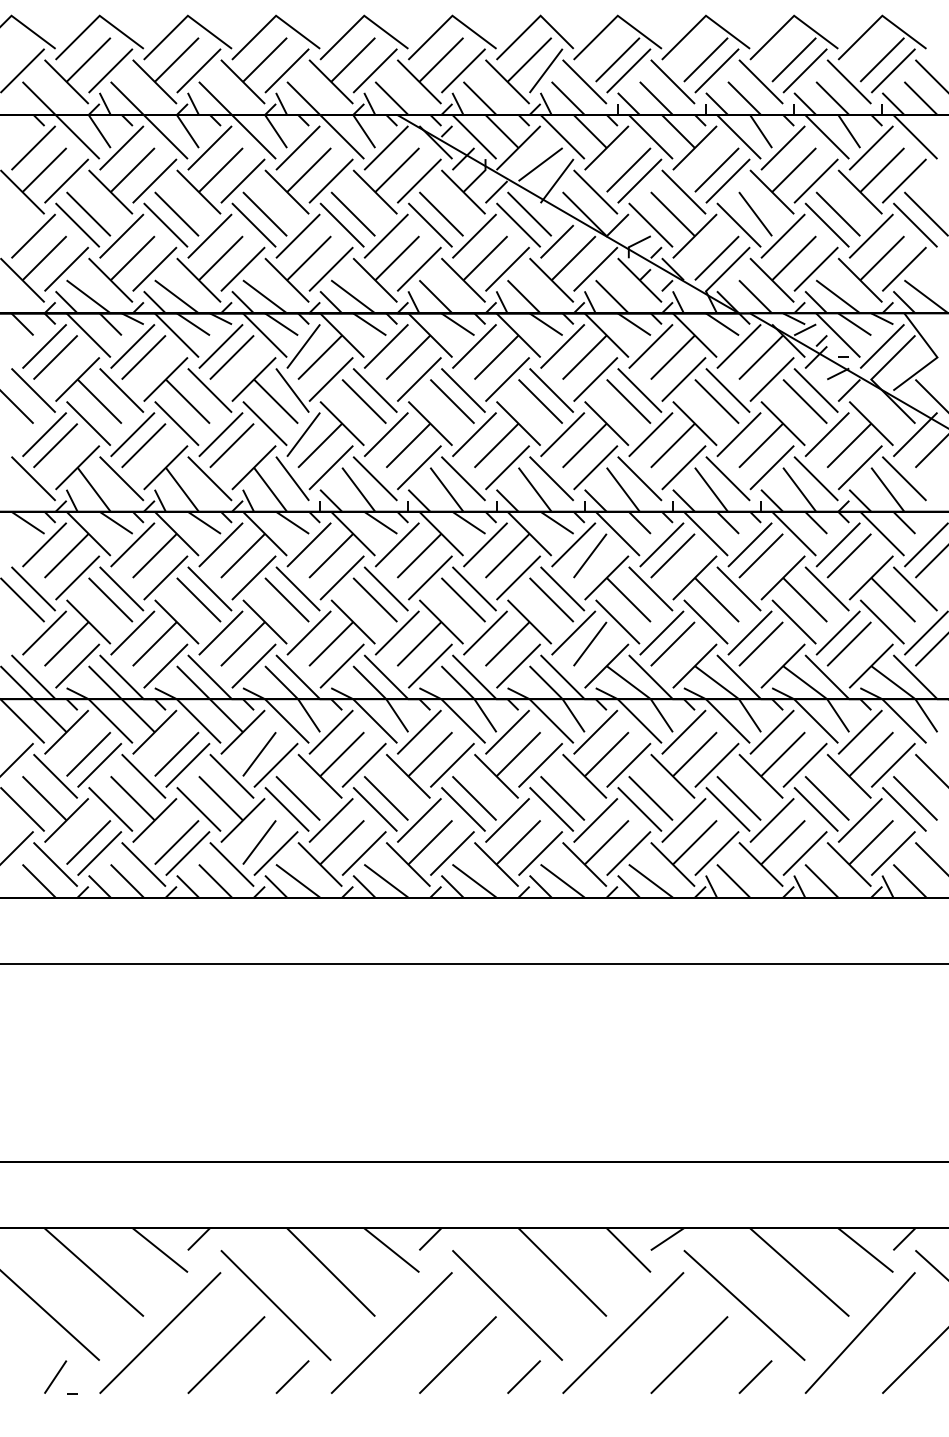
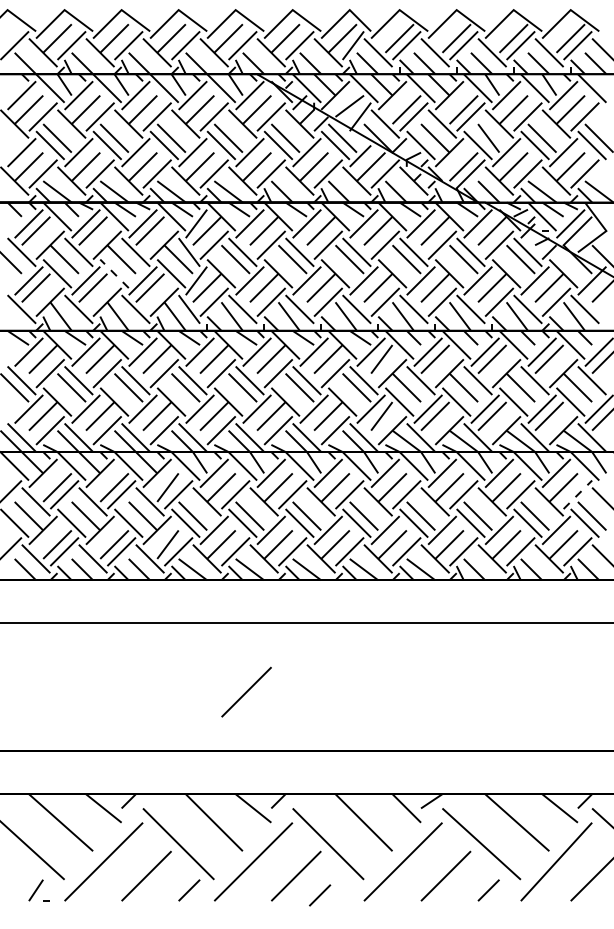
line: (176, 423) -> (114, 273), solid -> dashed
line: (894, 764) -> (578, 494), solid -> dashed
line: (380, 1069) -> (246, 691), added
line: (524, 1377) -> (320, 895), moved

